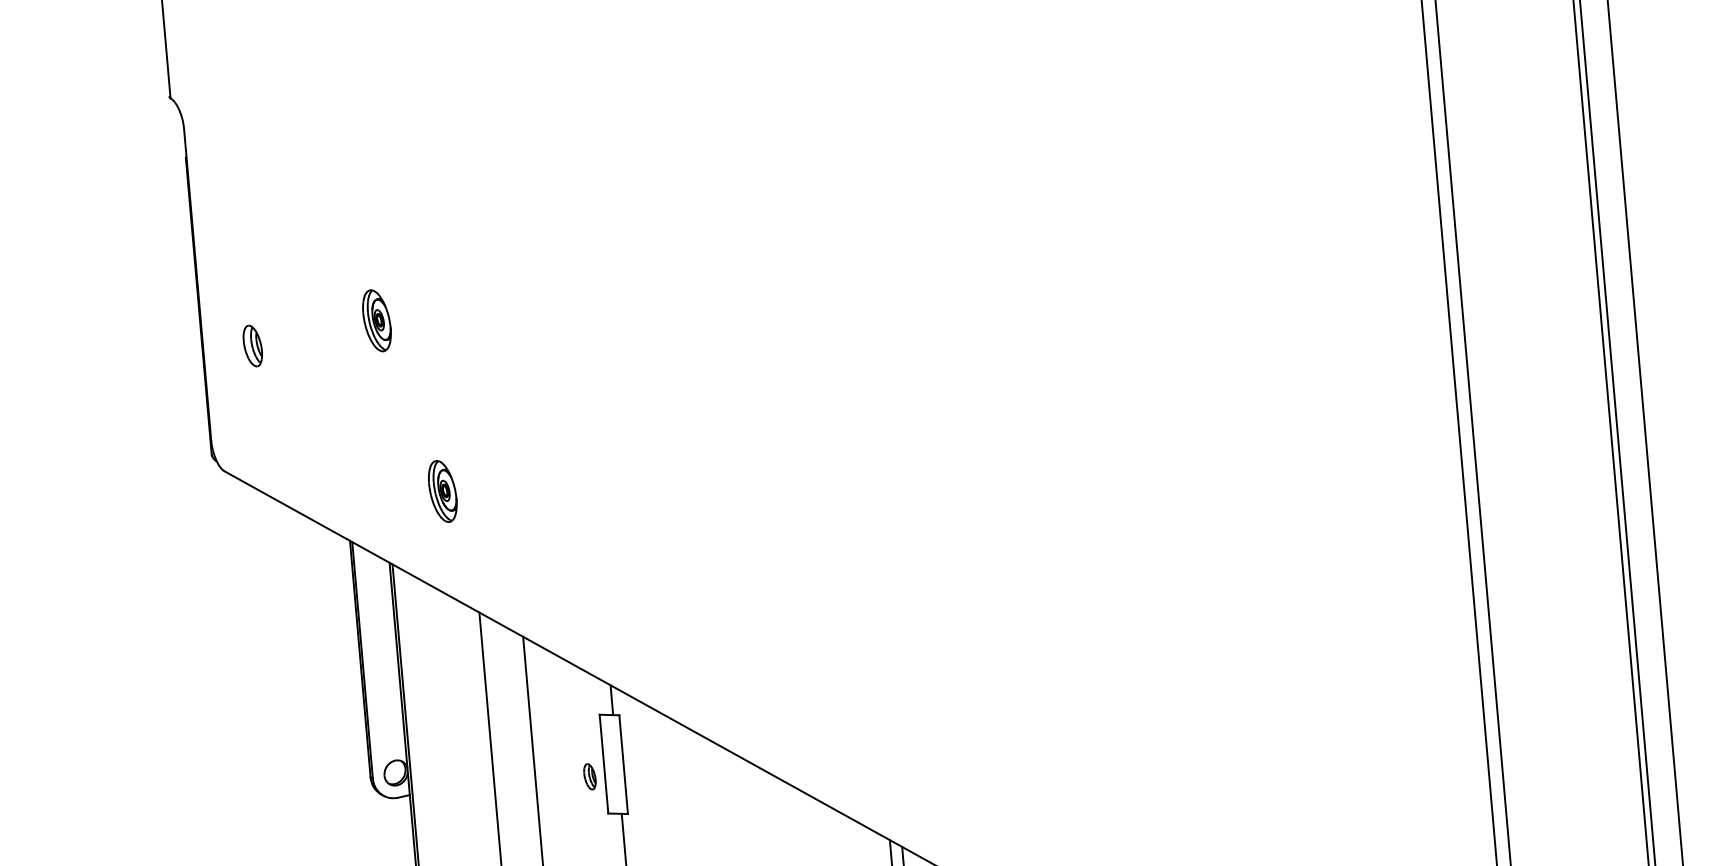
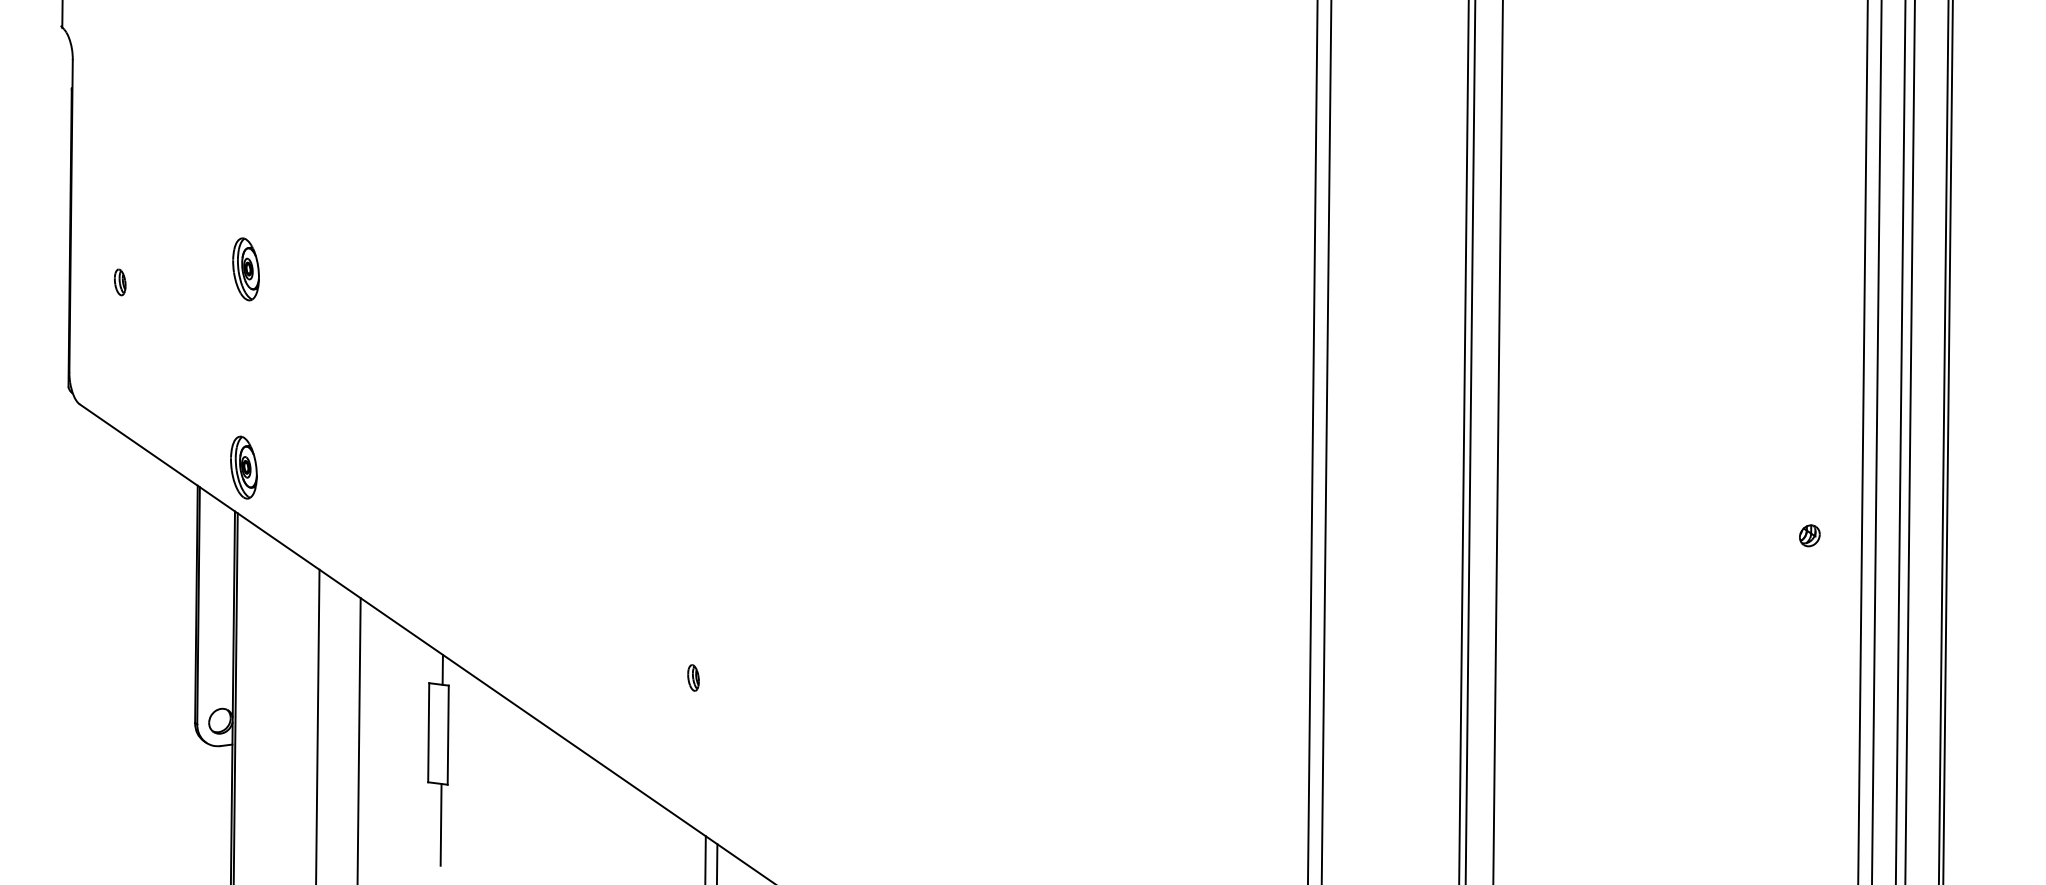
part: (253, 346) -> (120, 282), size x0.62
part: (442, 491) -> (243, 467), moved
part: (589, 776) -> (693, 677), moved

